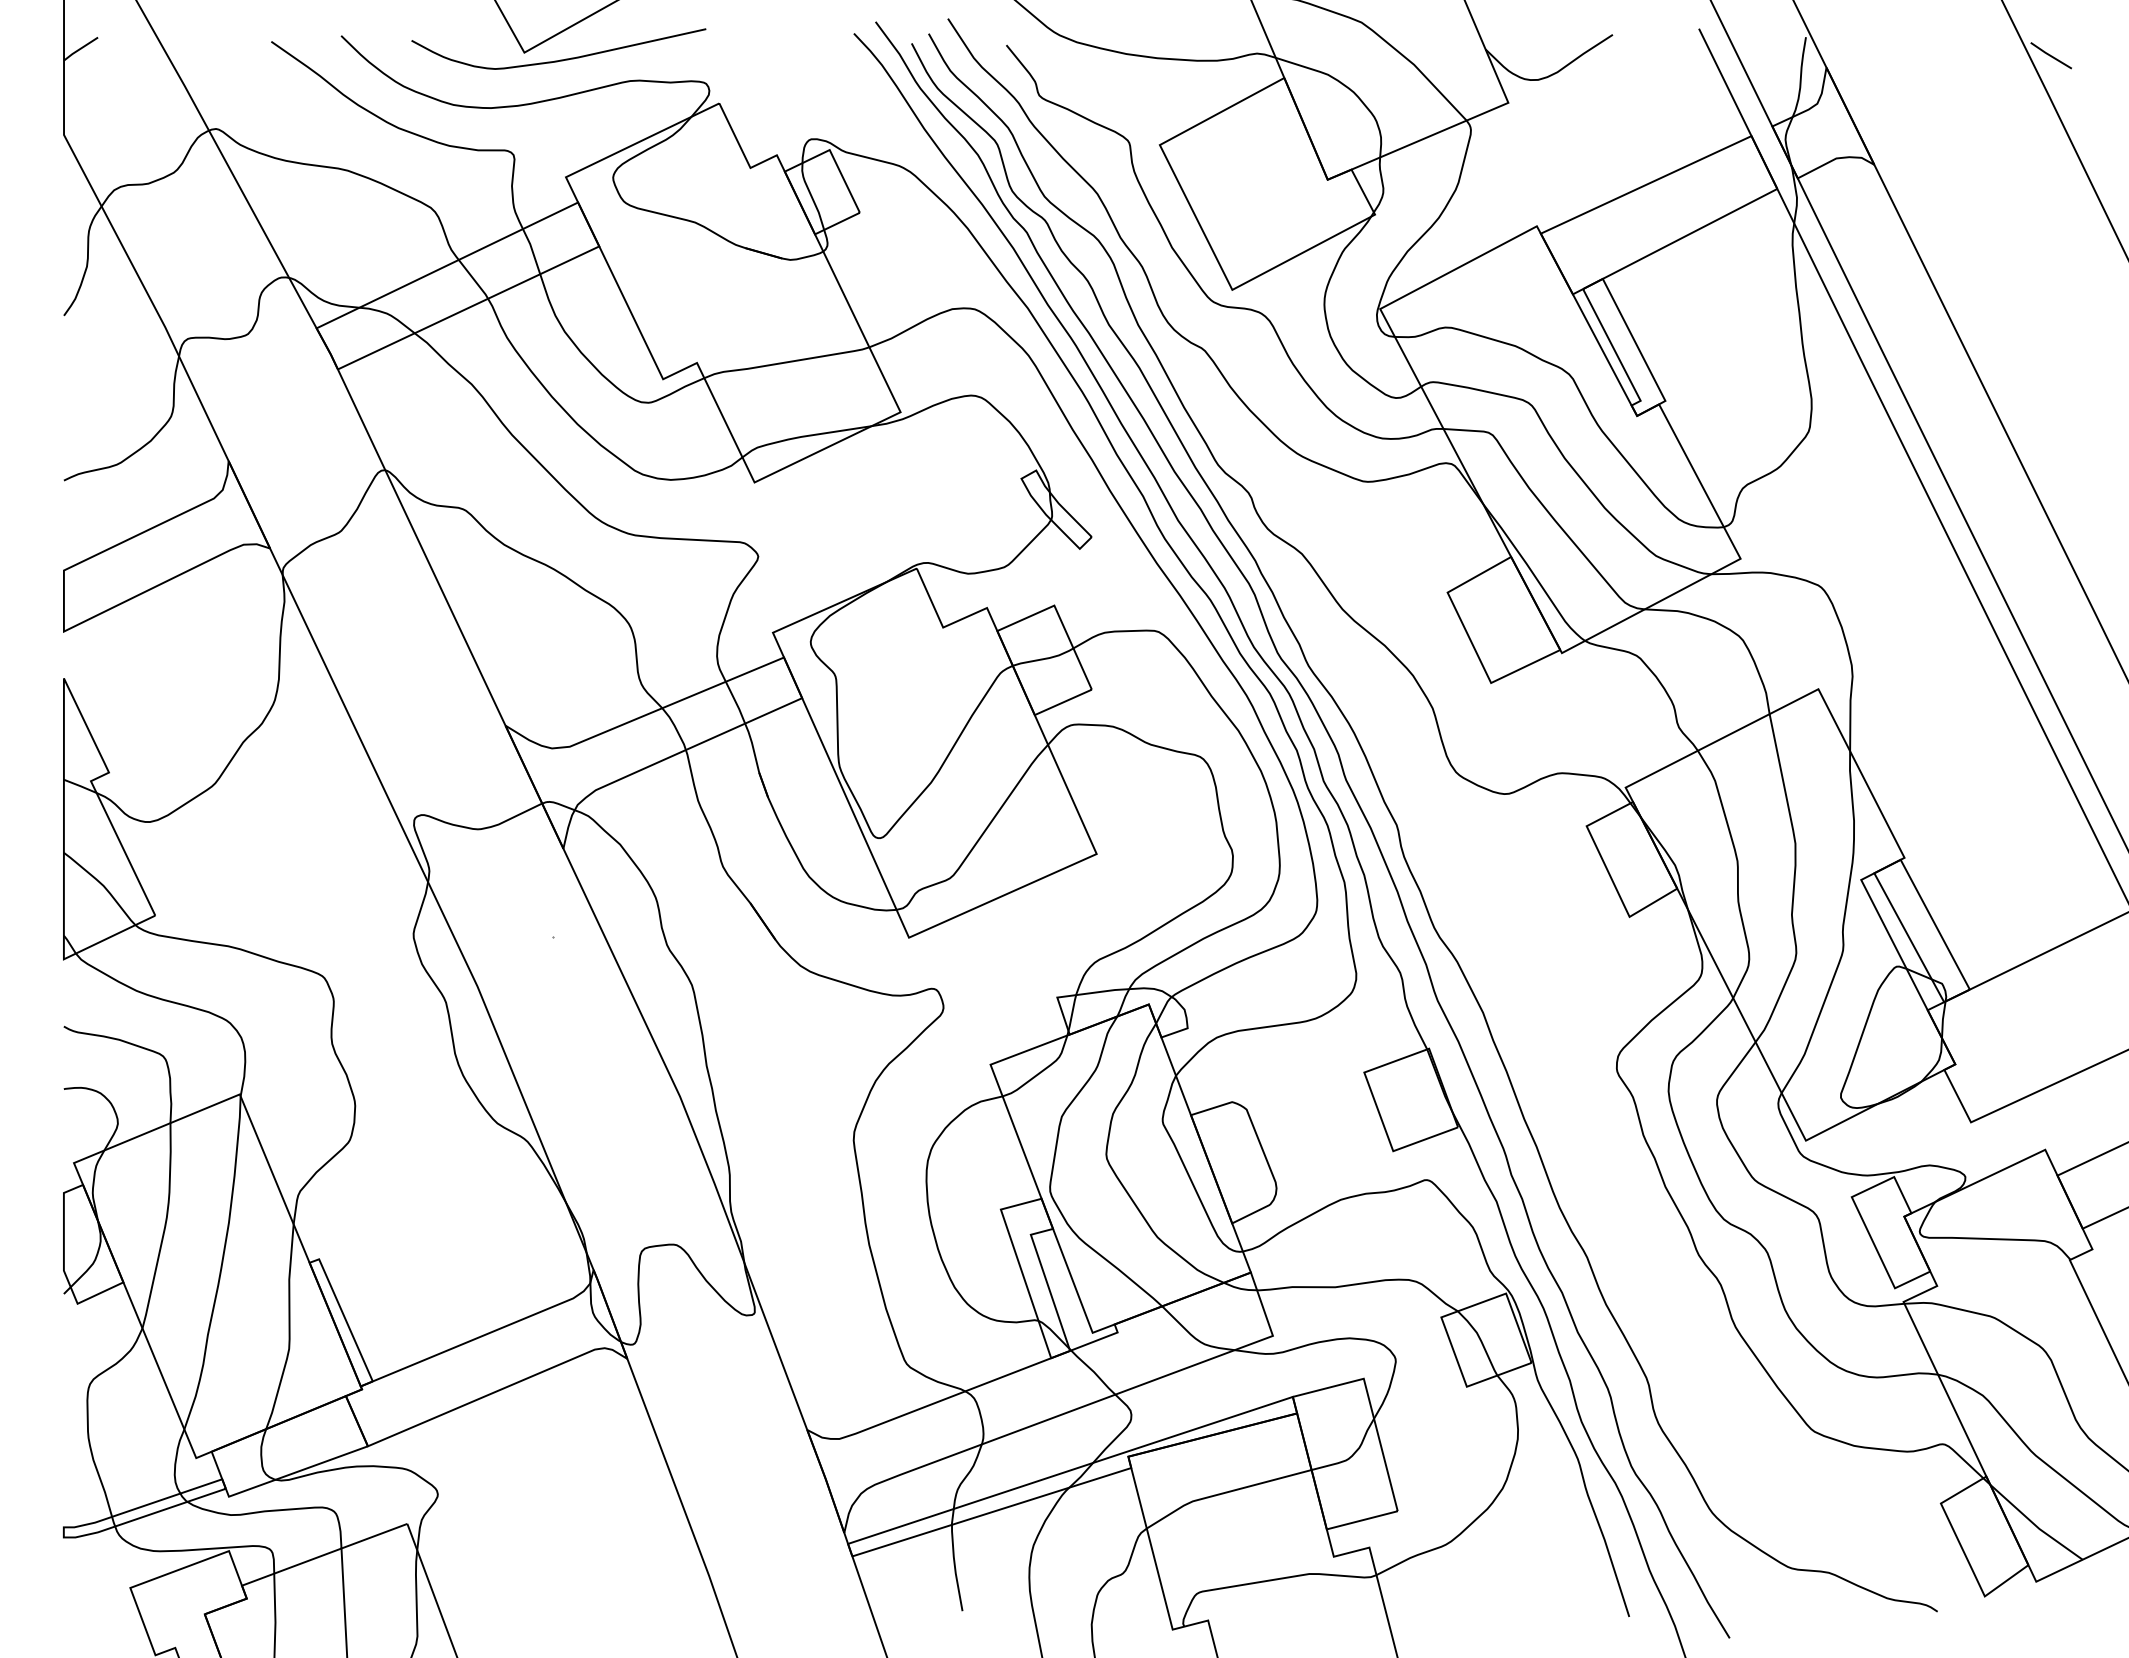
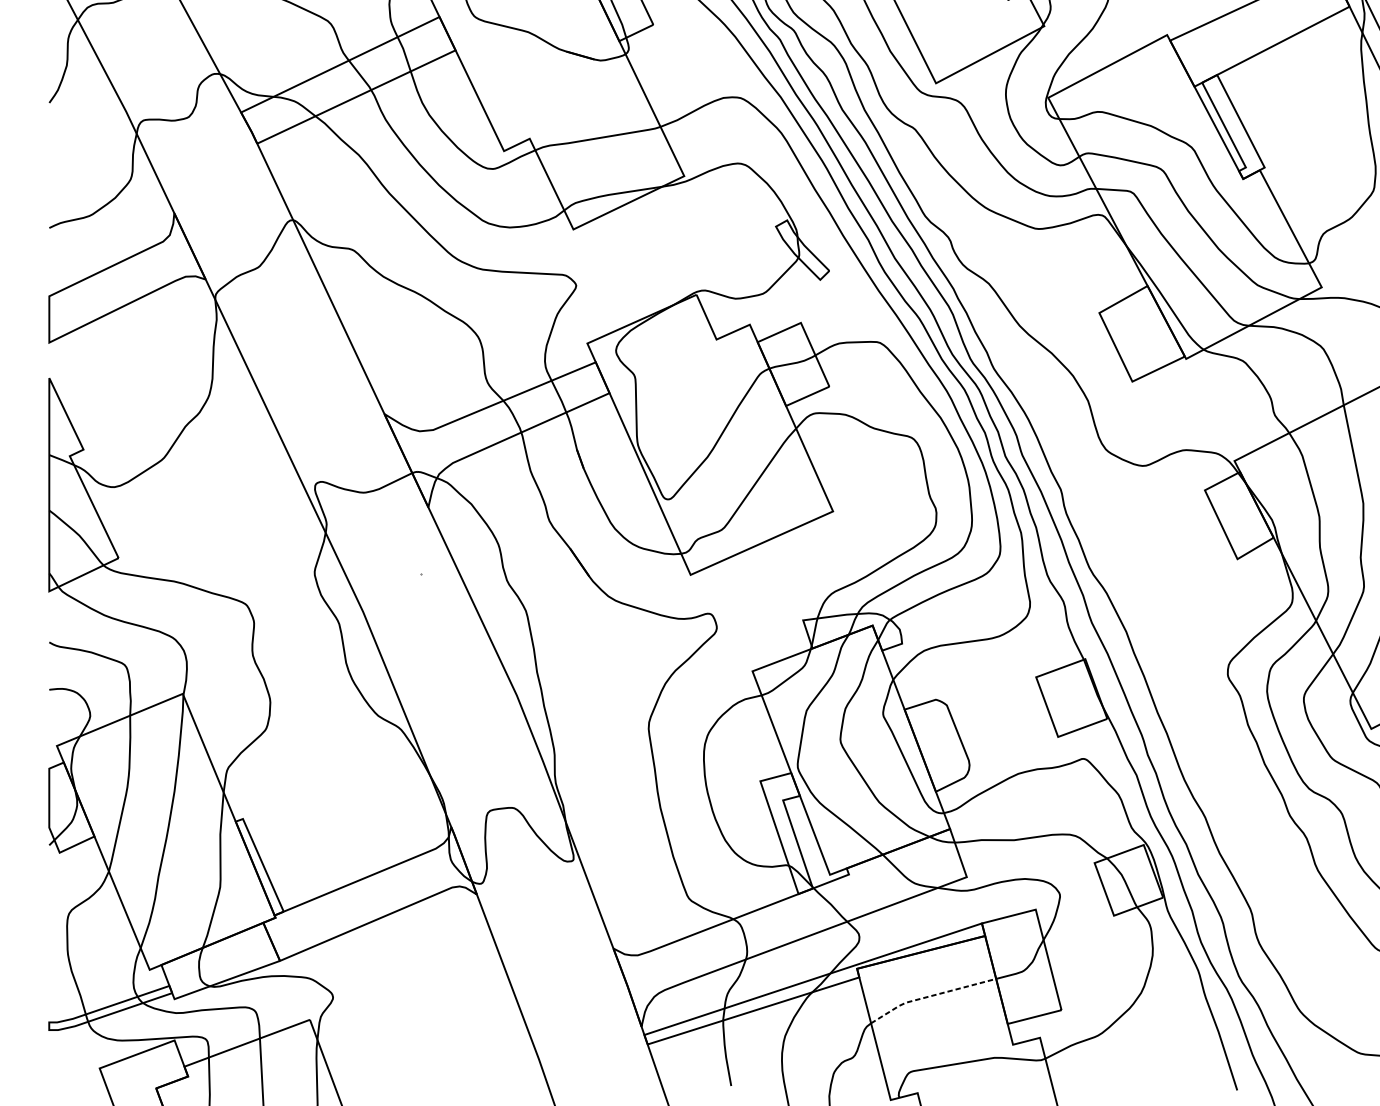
line: (1225, 1492) -> (930, 995), solid -> dashed

